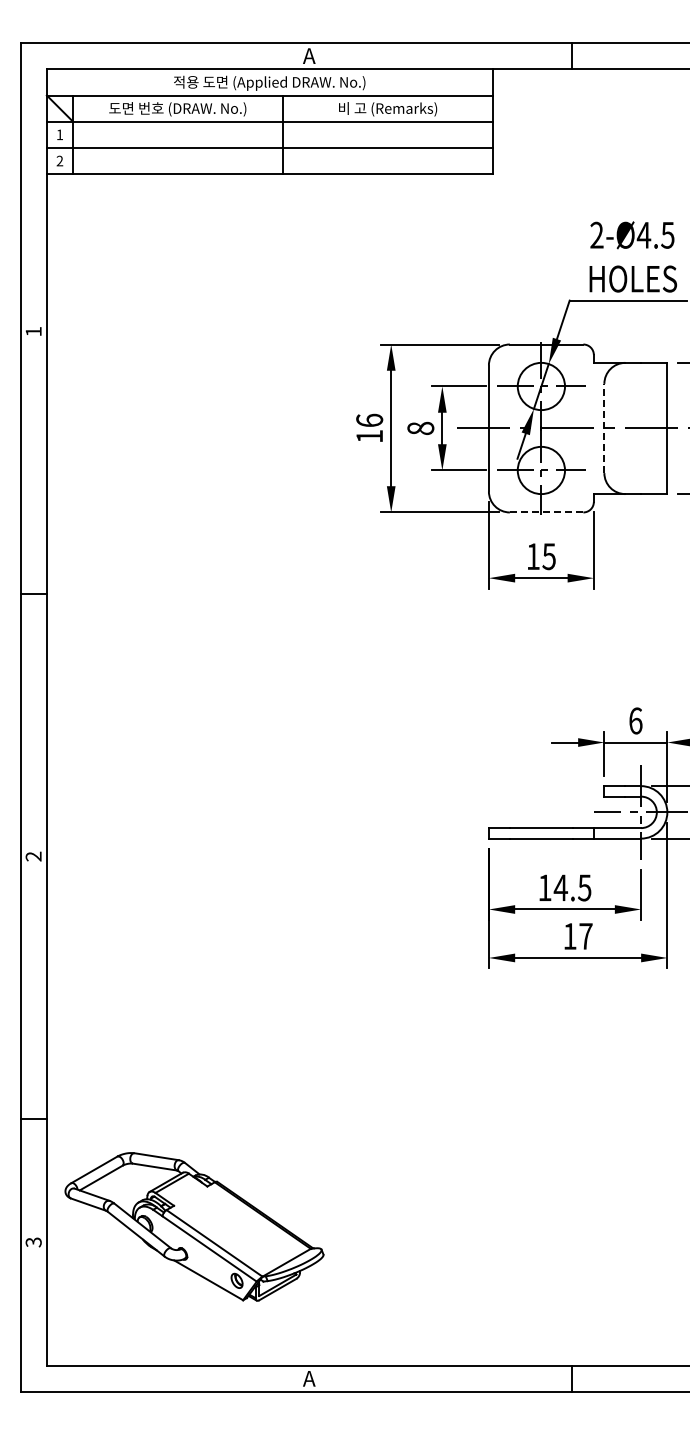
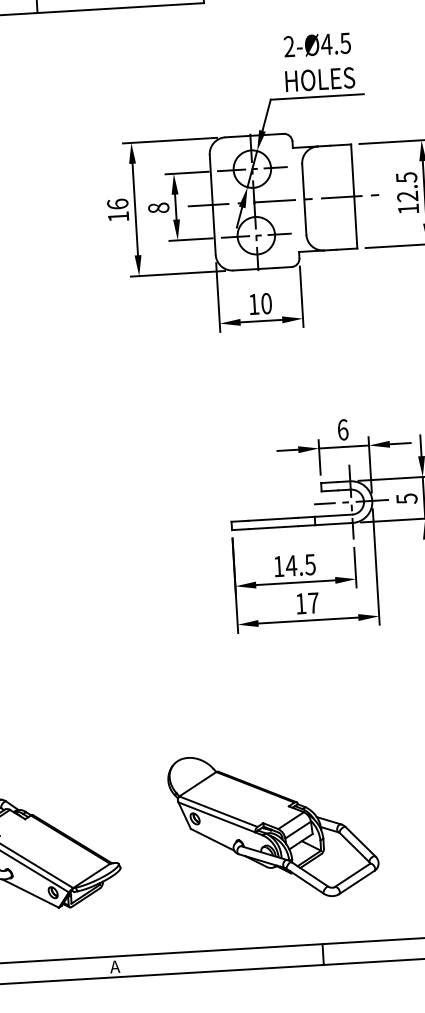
line: (604, 428) -> (304, 199), dashed -> solid
line: (546, 512) -> (262, 268), dashed -> solid
text: (548, 556) -> (266, 303), 15 -> 10
part: (519, 1213) -> (273, 825), added

